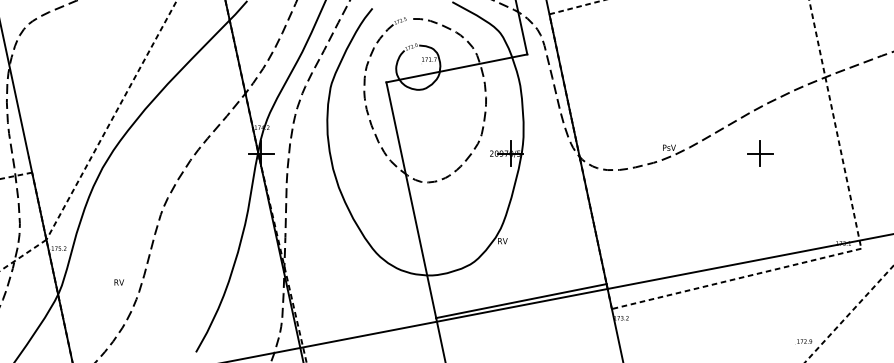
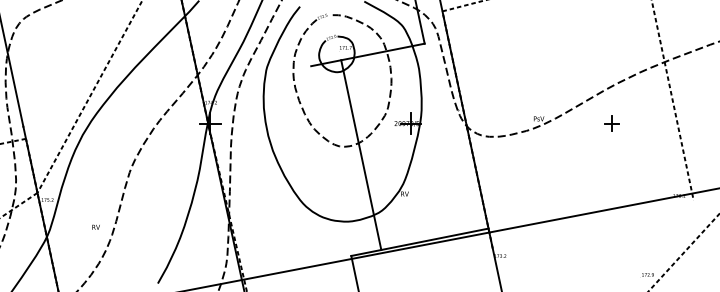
part: (759, 153) -> (611, 123), size x0.7
line: (411, 199) -> (361, 154), moved
line: (735, 278) -> (592, 224), removed

